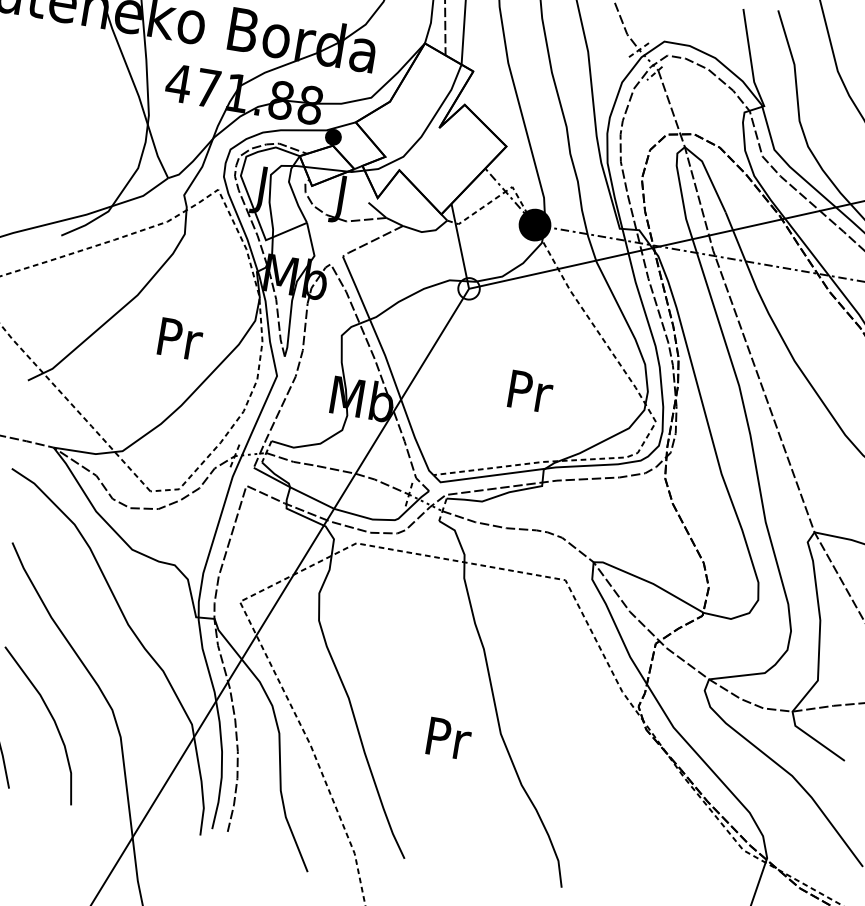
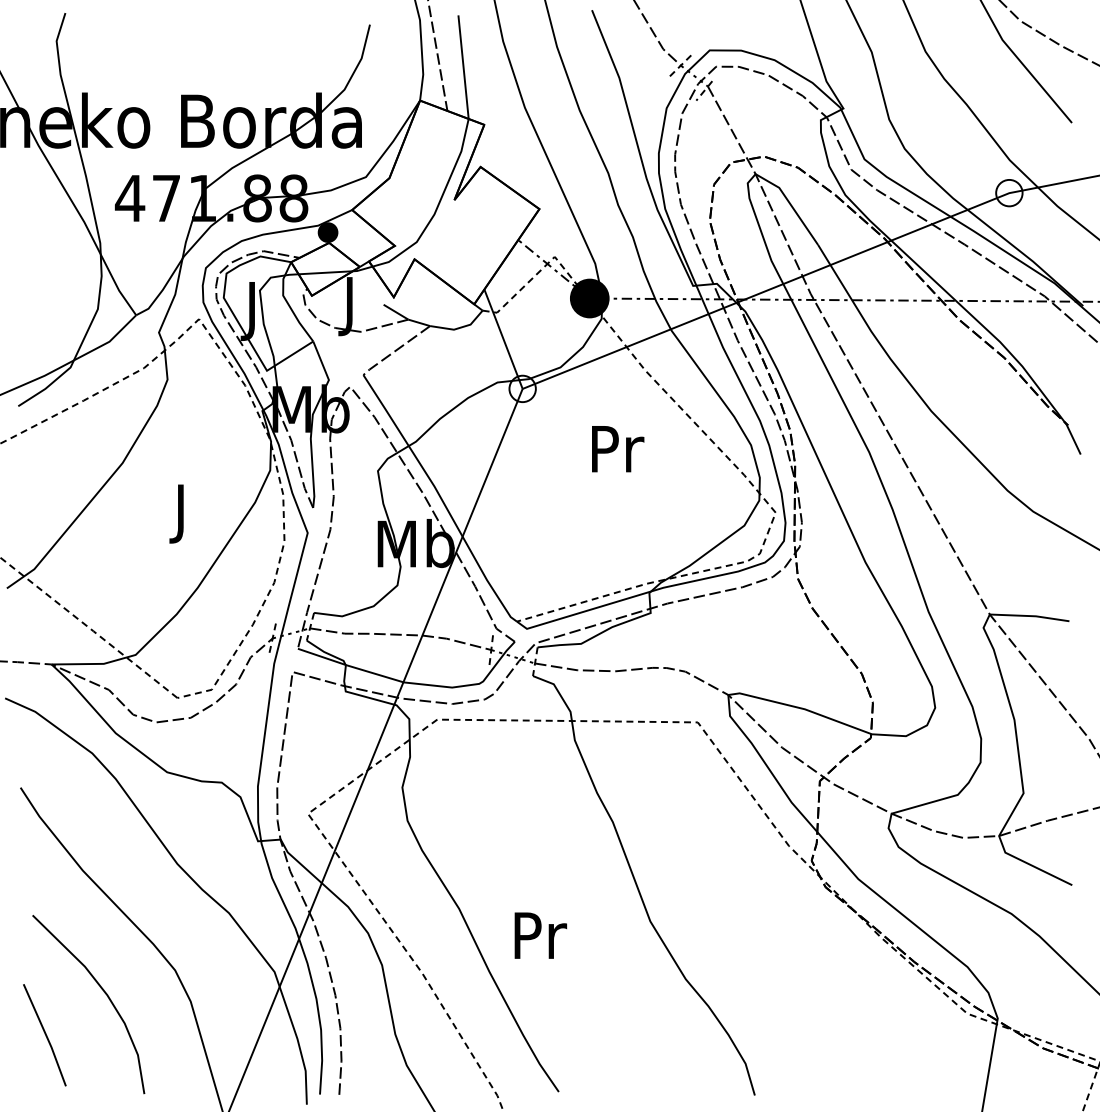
text: (179, 343) -> (183, 513), Pr -> J
text: (531, 392) -> (618, 449), moved
text: (448, 738) -> (540, 935), moved

